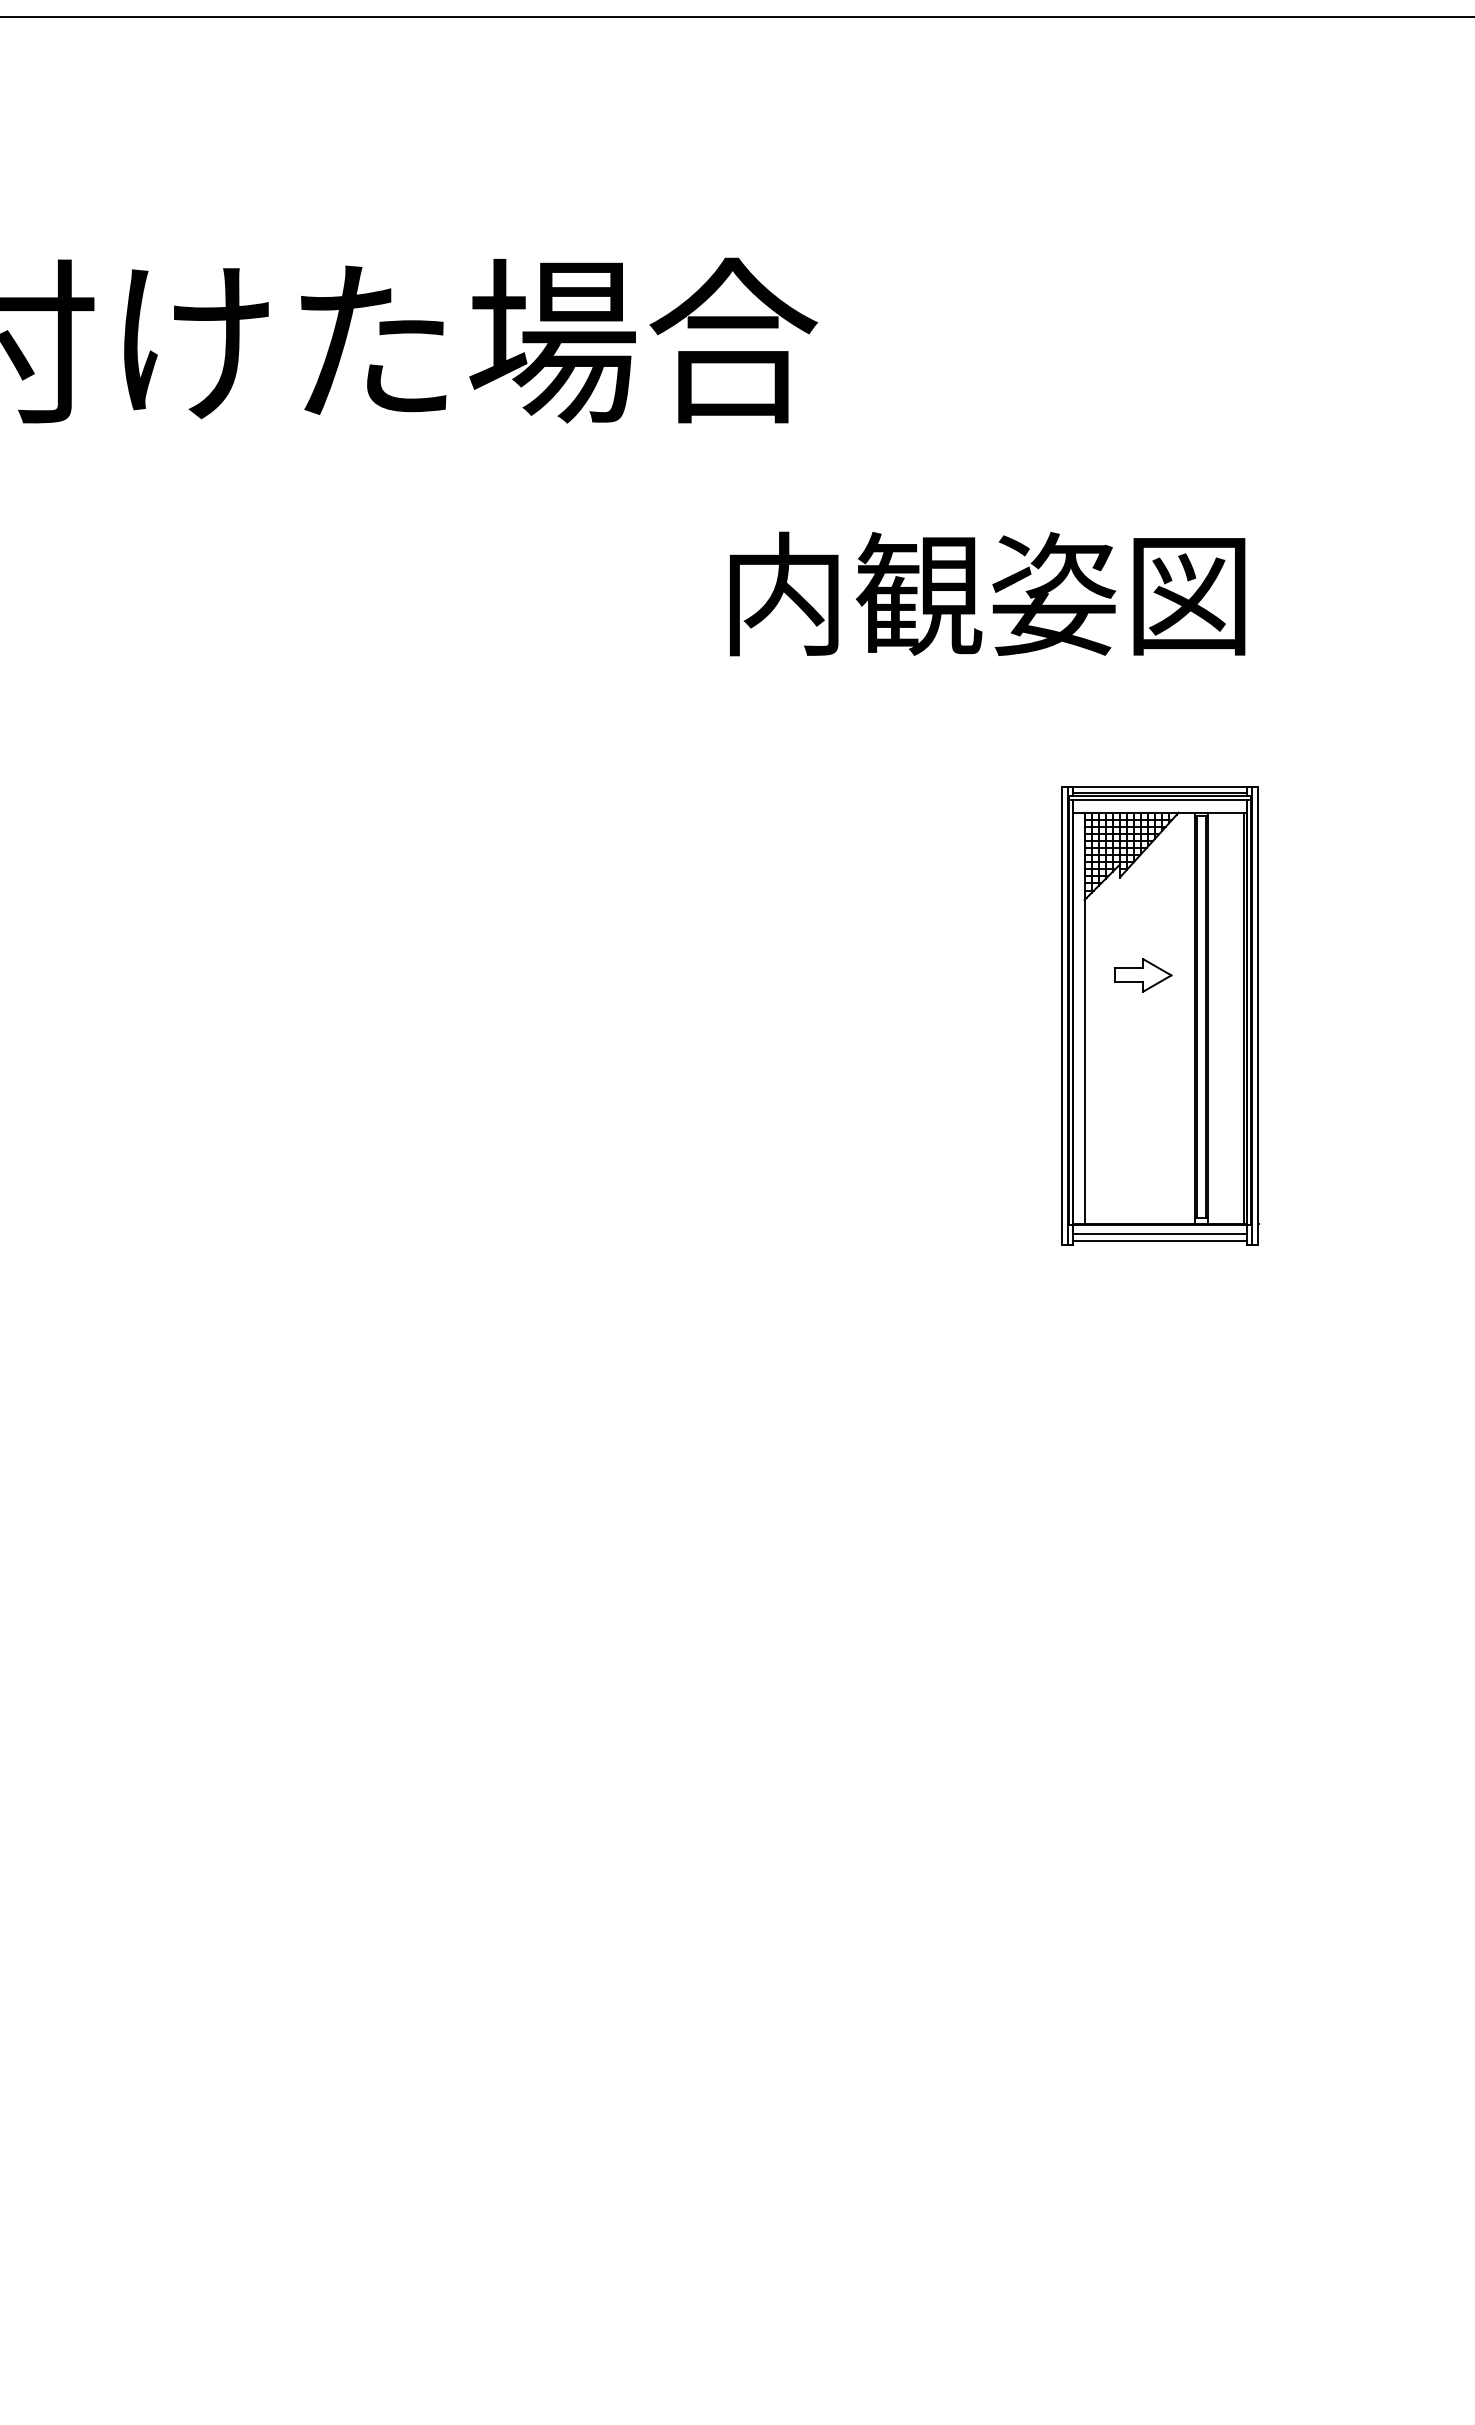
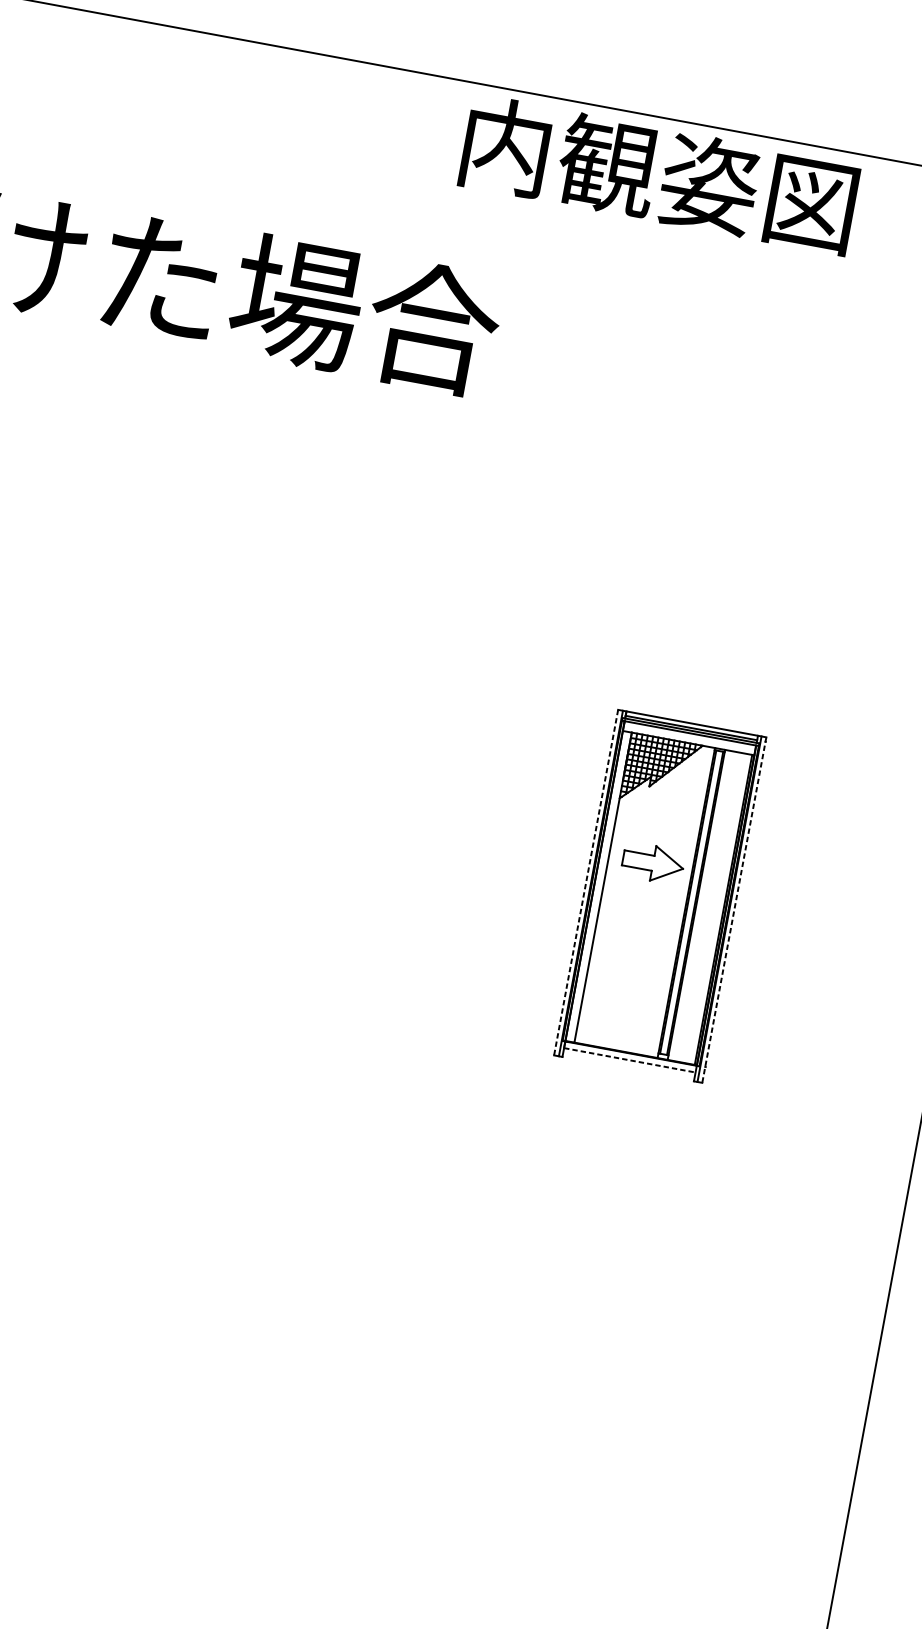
text: (987, 593) -> (659, 174), moved
part: (1143, 975) -> (653, 863), size x1.4
line: (1061, 1016) -> (586, 882), solid -> dashed
line: (1258, 1016) -> (734, 910), solid -> dashed
line: (1160, 1233) -> (630, 1060), solid -> dashed
line: (1159, 1241) -> (628, 1066), removed

